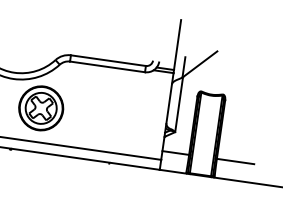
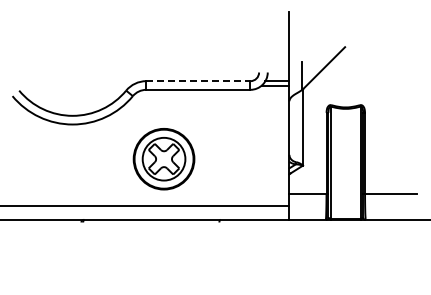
line: (108, 60) -> (198, 81), solid -> dashed
part: (40, 108) -> (163, 159), moved

